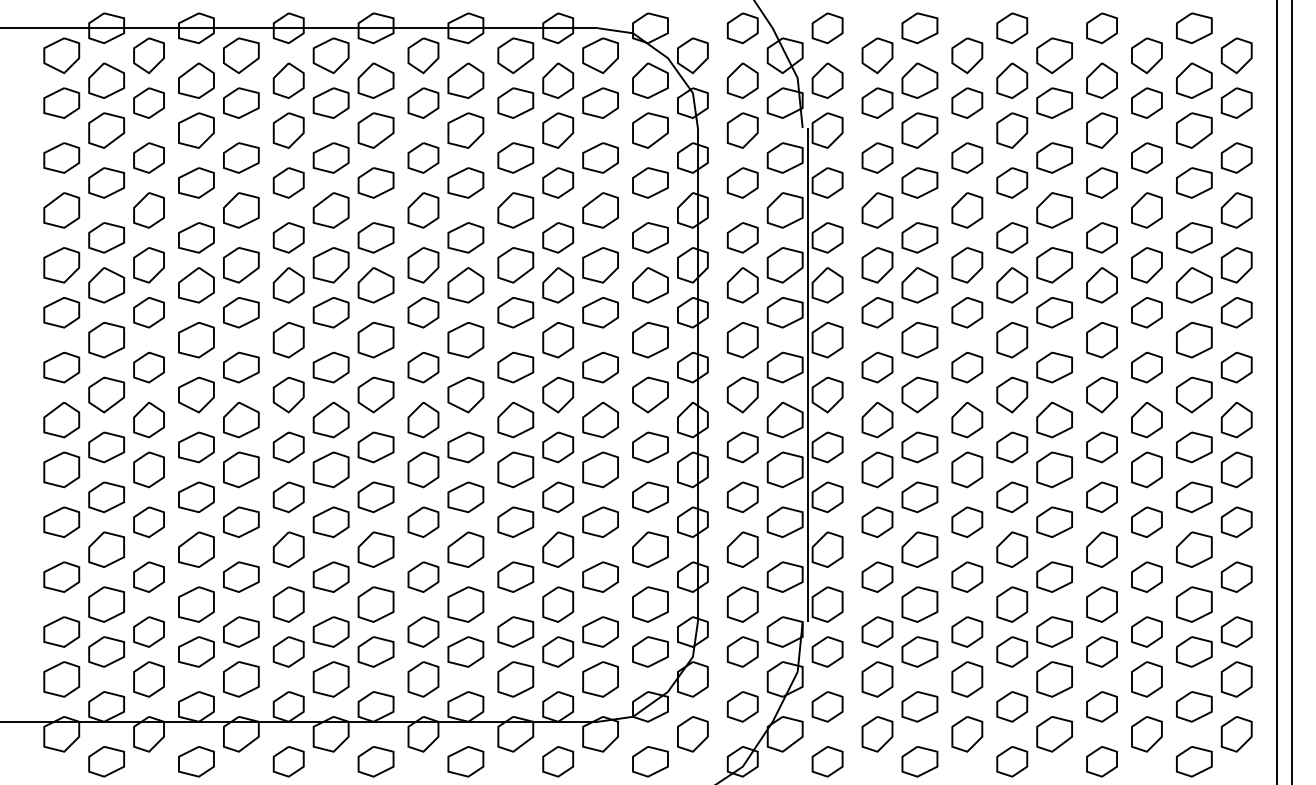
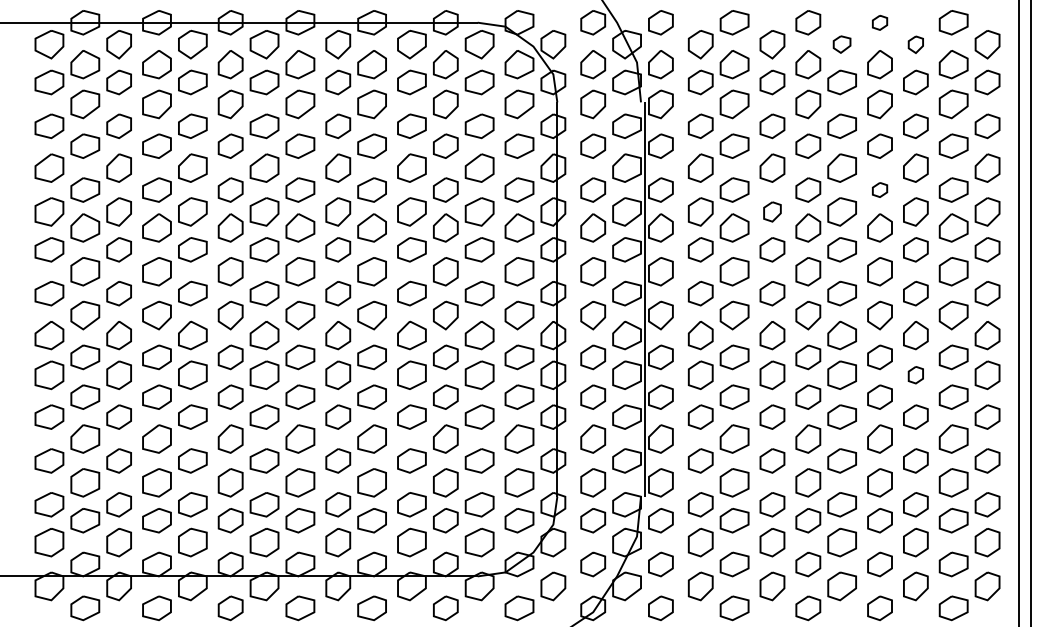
part: (1101, 28) -> (879, 22), size x0.6
part: (1053, 55) -> (841, 44), size x0.6
part: (1146, 55) -> (915, 44), size x0.6
part: (1101, 237) -> (879, 189), size x0.6
part: (967, 264) -> (772, 211), size x0.7
part: (1146, 468) -> (915, 374), size x0.6

